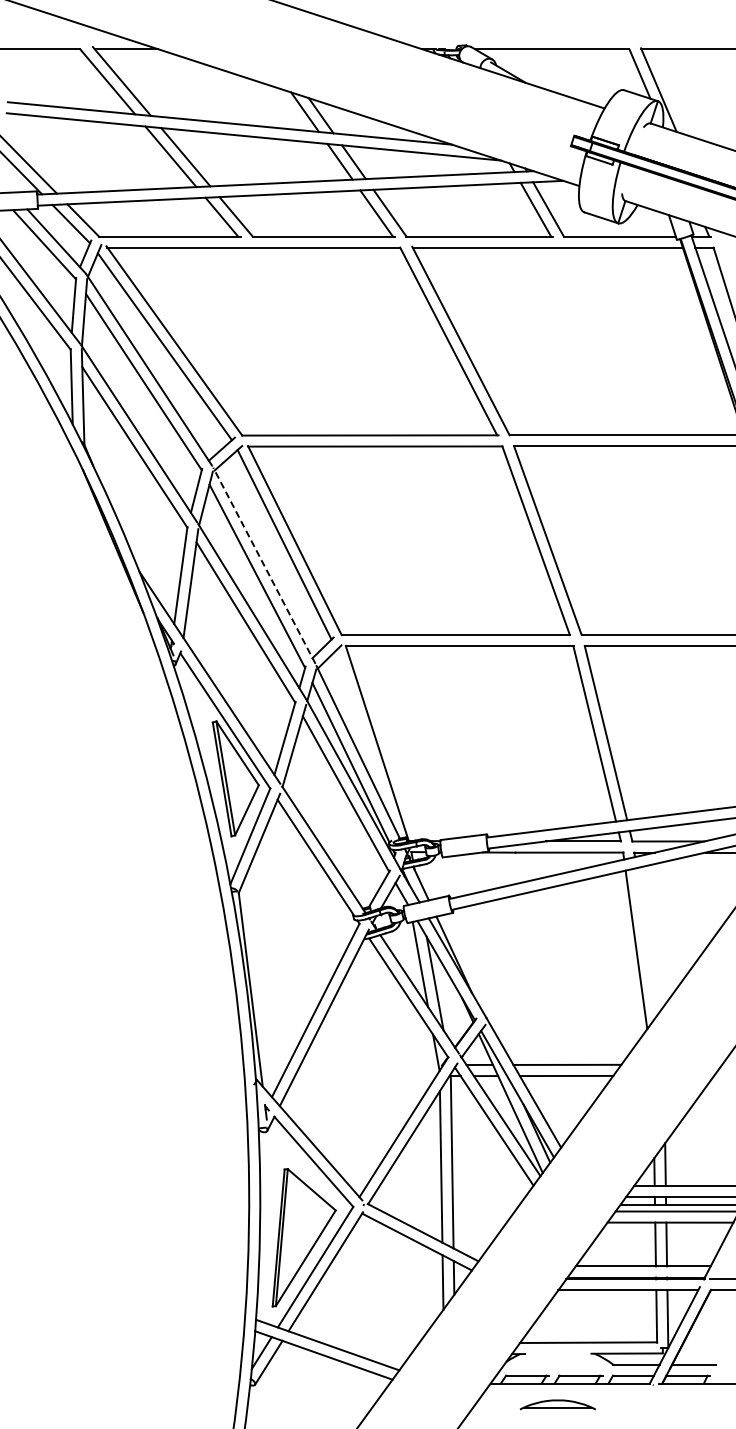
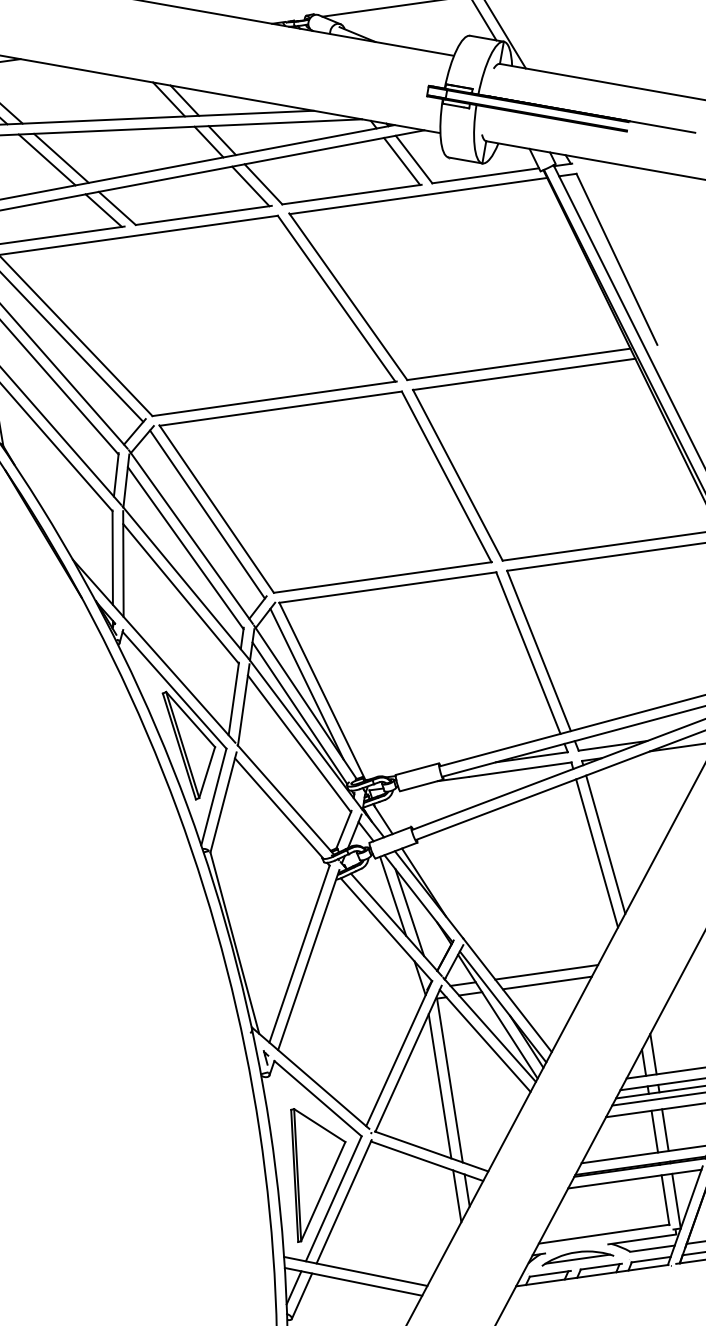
line: (264, 565) -> (191, 536), dashed -> solid
line: (362, 733) -> (307, 683), added
line: (646, 942) -> (605, 845), added
part: (557, 1404) -> (576, 1256), moved

